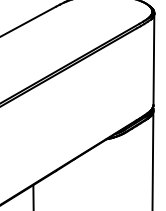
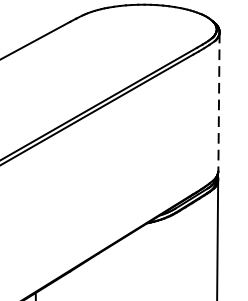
line: (153, 59) -> (218, 102), solid -> dashed

